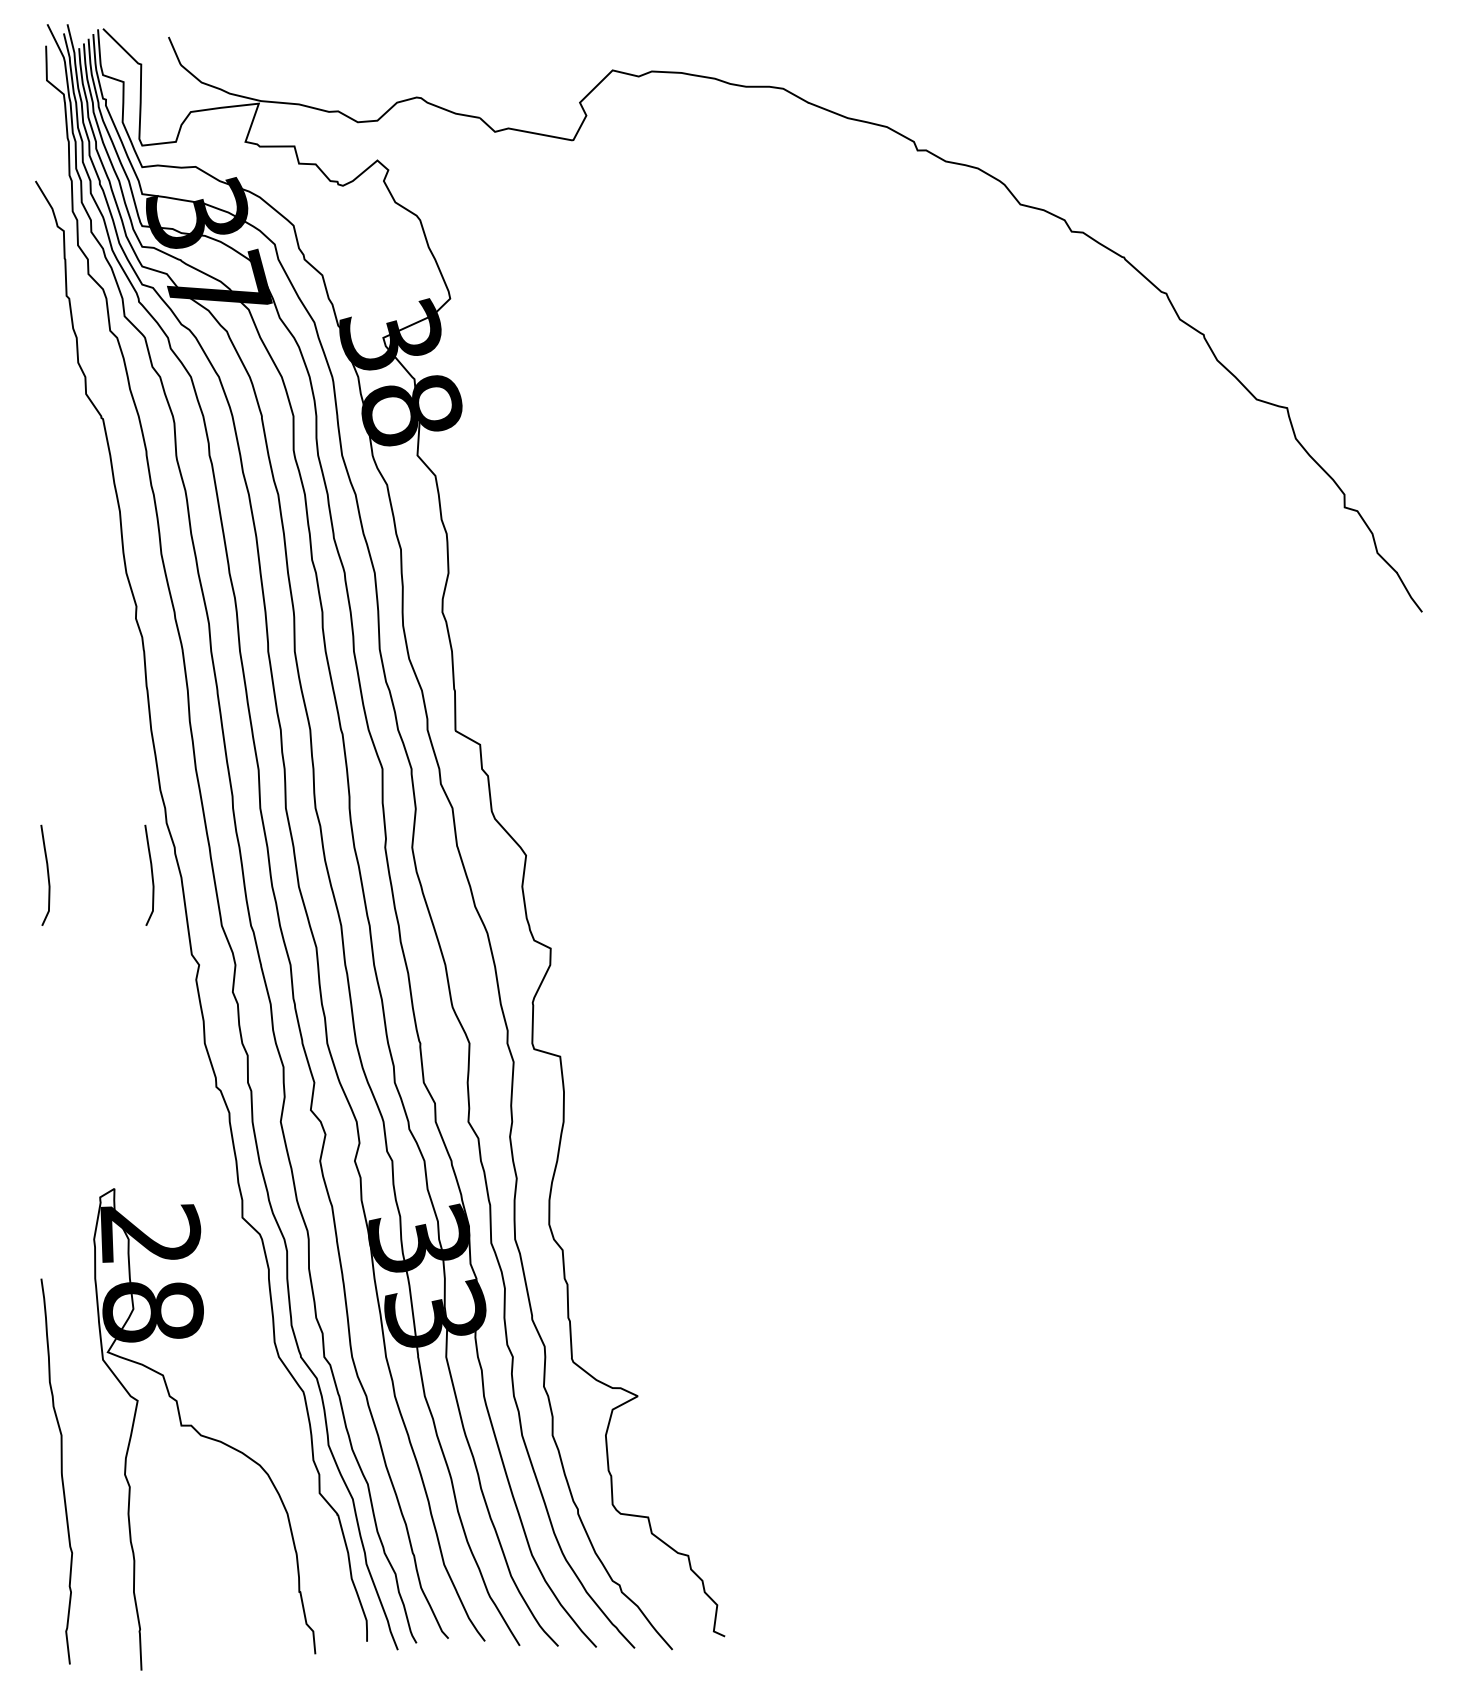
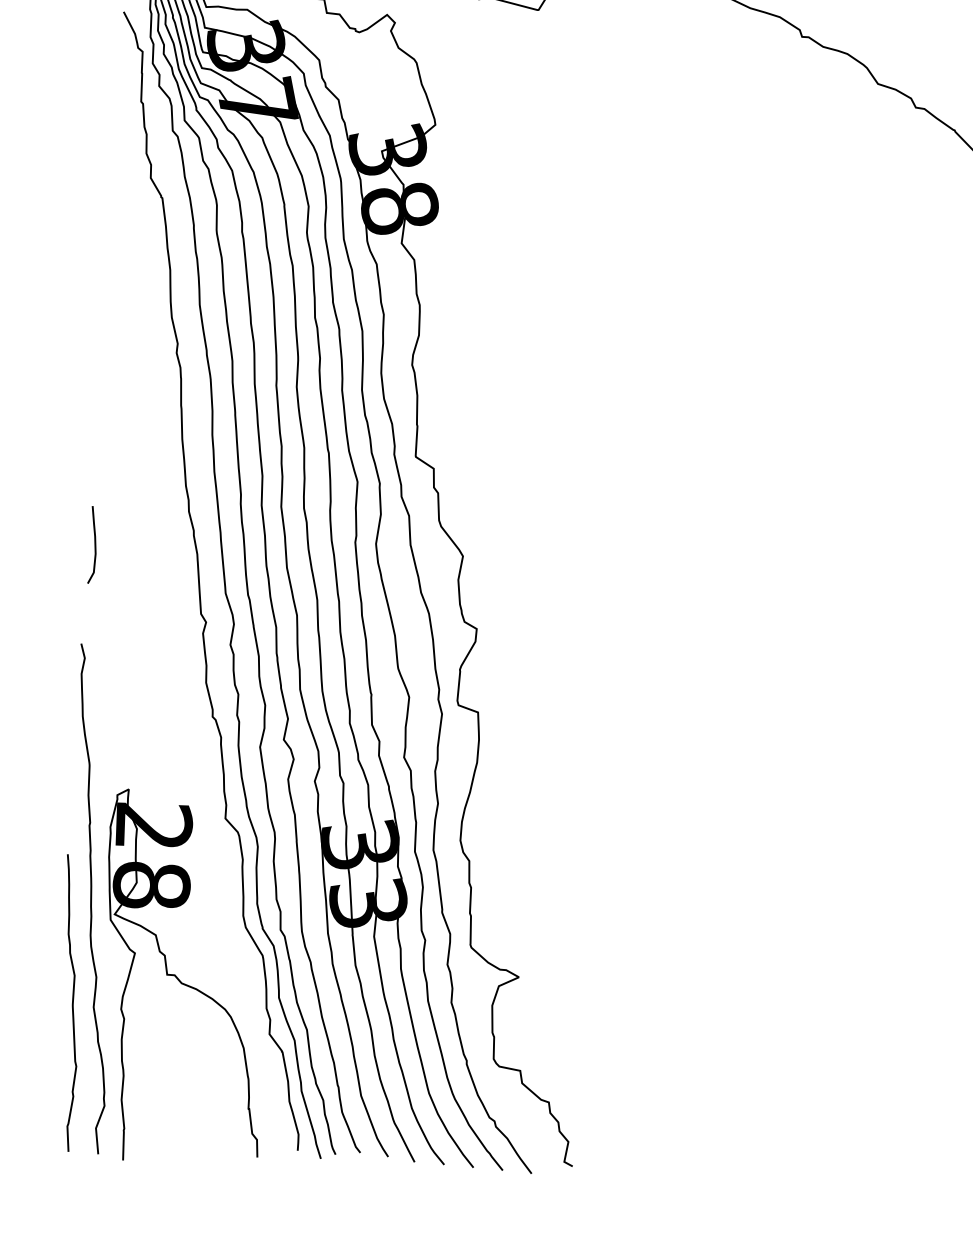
curve: (151, 874) -> (174, 550), removed
curve: (75, 1334) -> (90, 898), added

